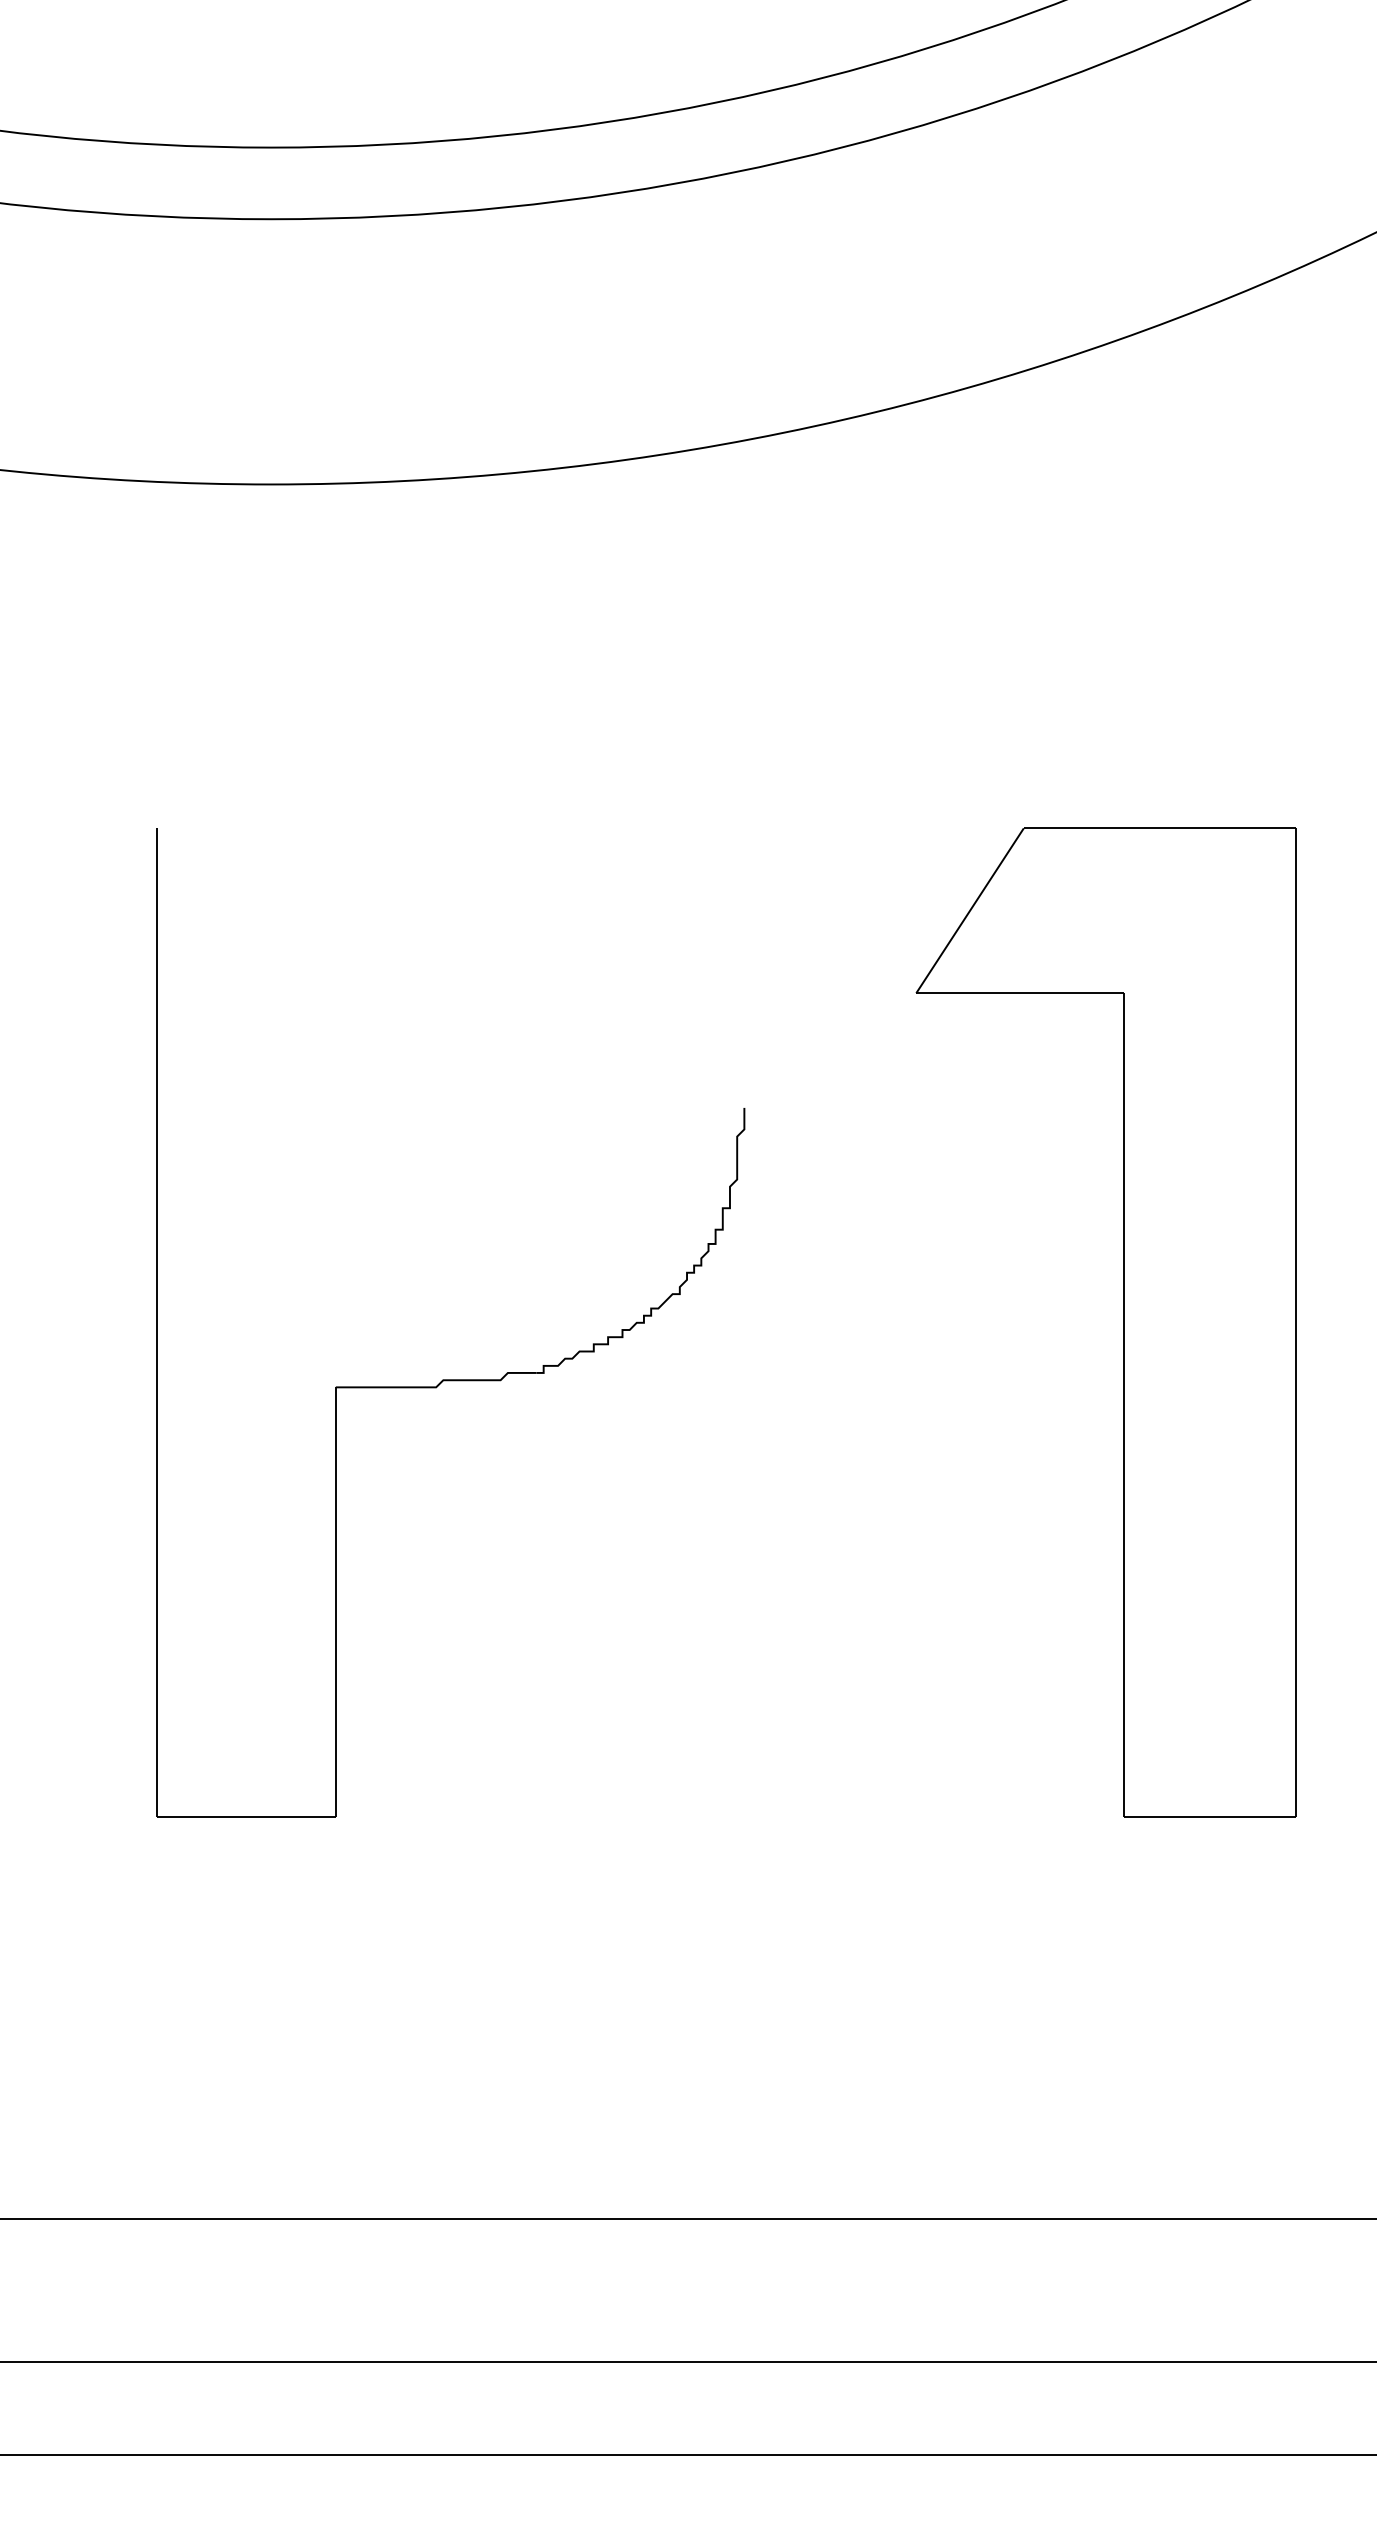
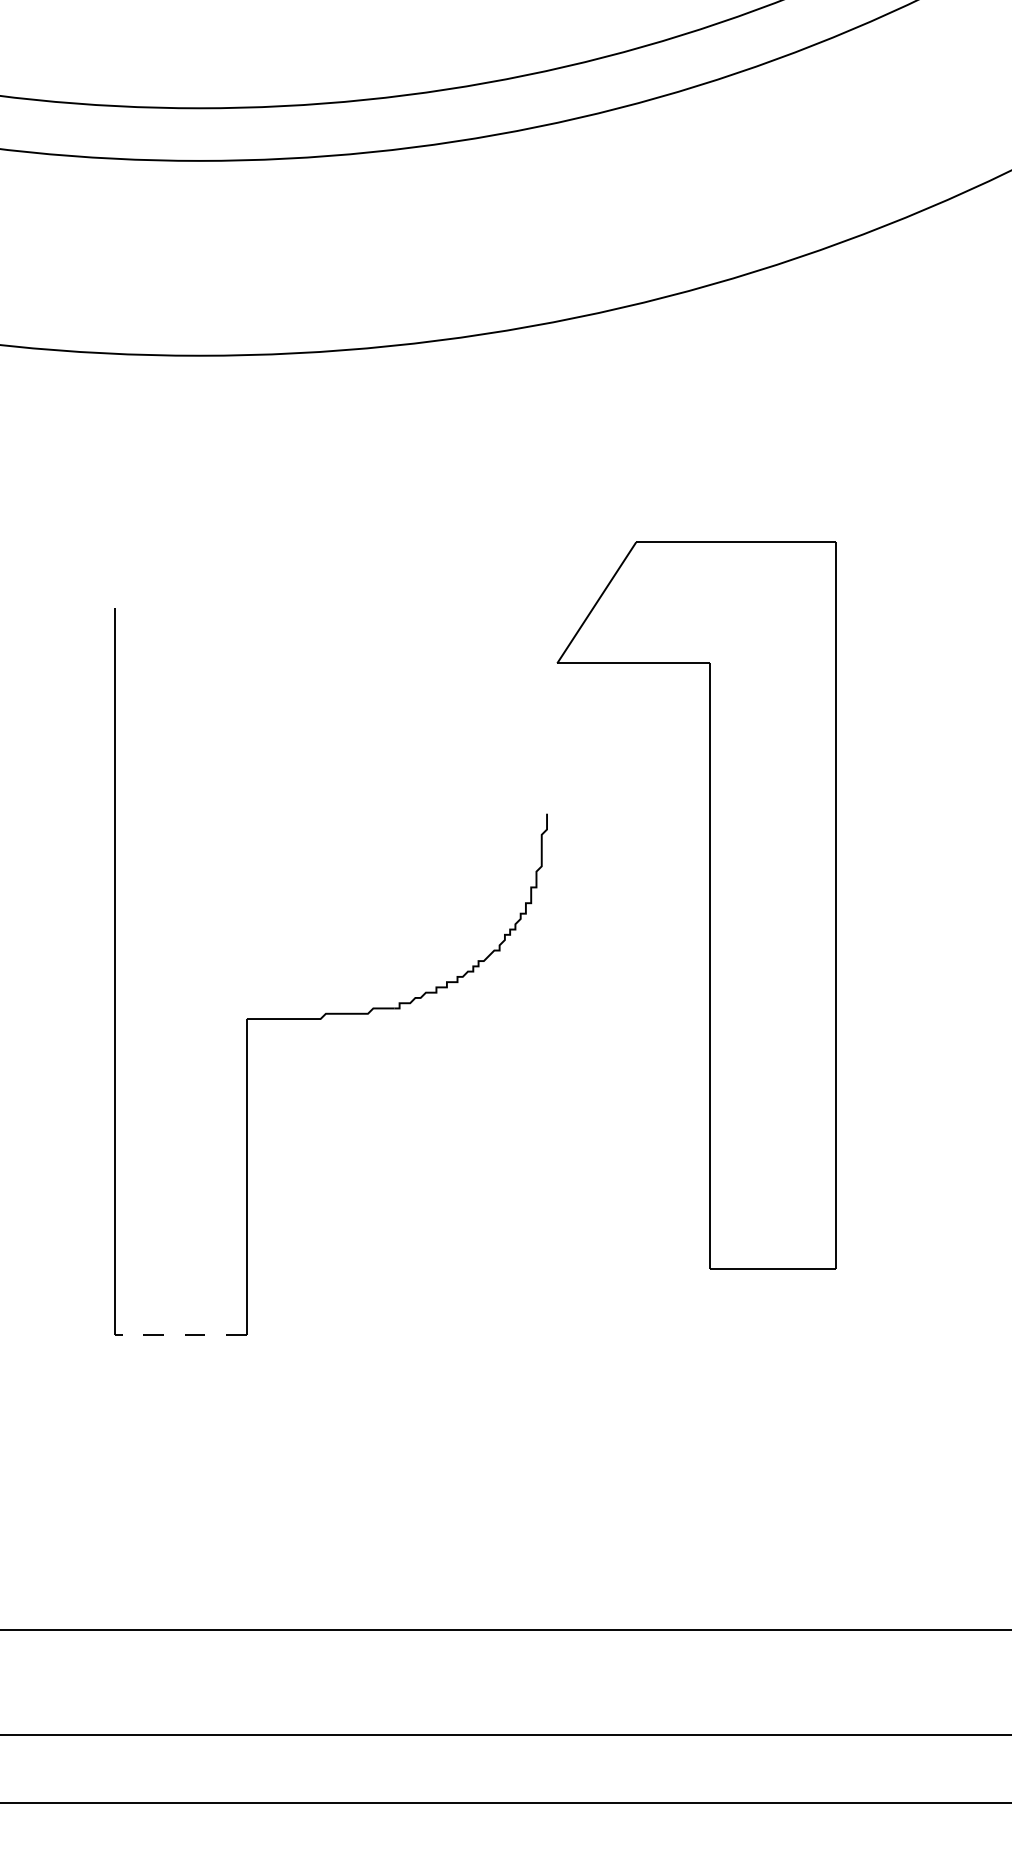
part: (1123, 1322) -> (709, 905), moved
line: (246, 1817) -> (181, 1334), solid -> dashed

